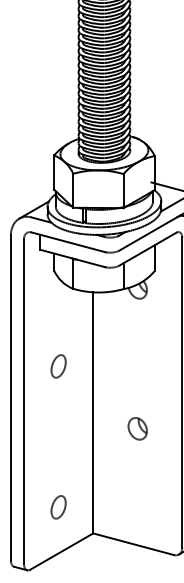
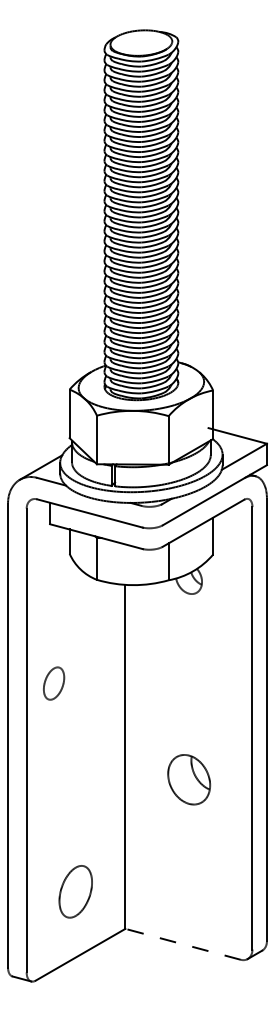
part: (58, 366) -> (54, 683), moved
part: (137, 428) -> (188, 779), size x1.6
part: (58, 507) -> (76, 891), size x1.6
line: (133, 544) -> (183, 944), solid -> dashed

